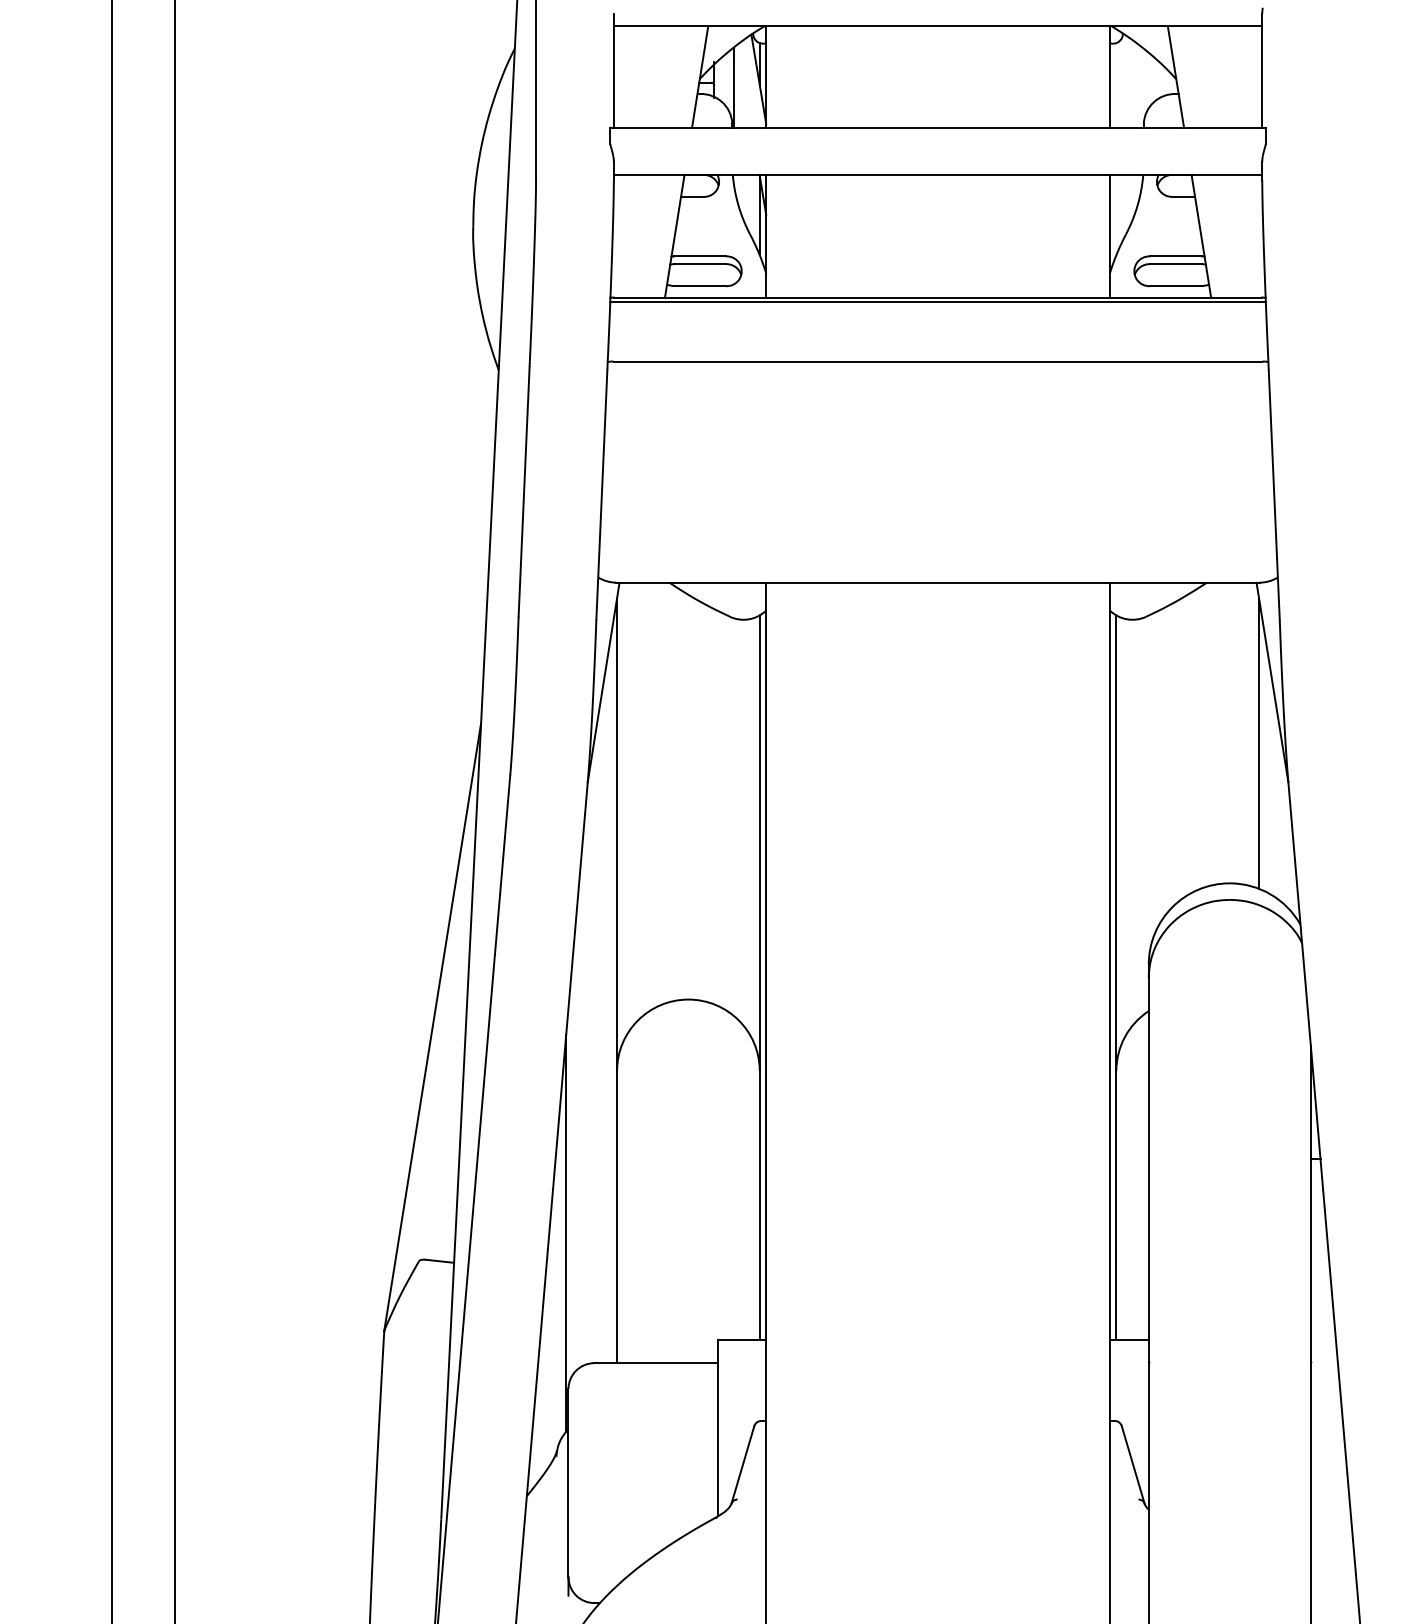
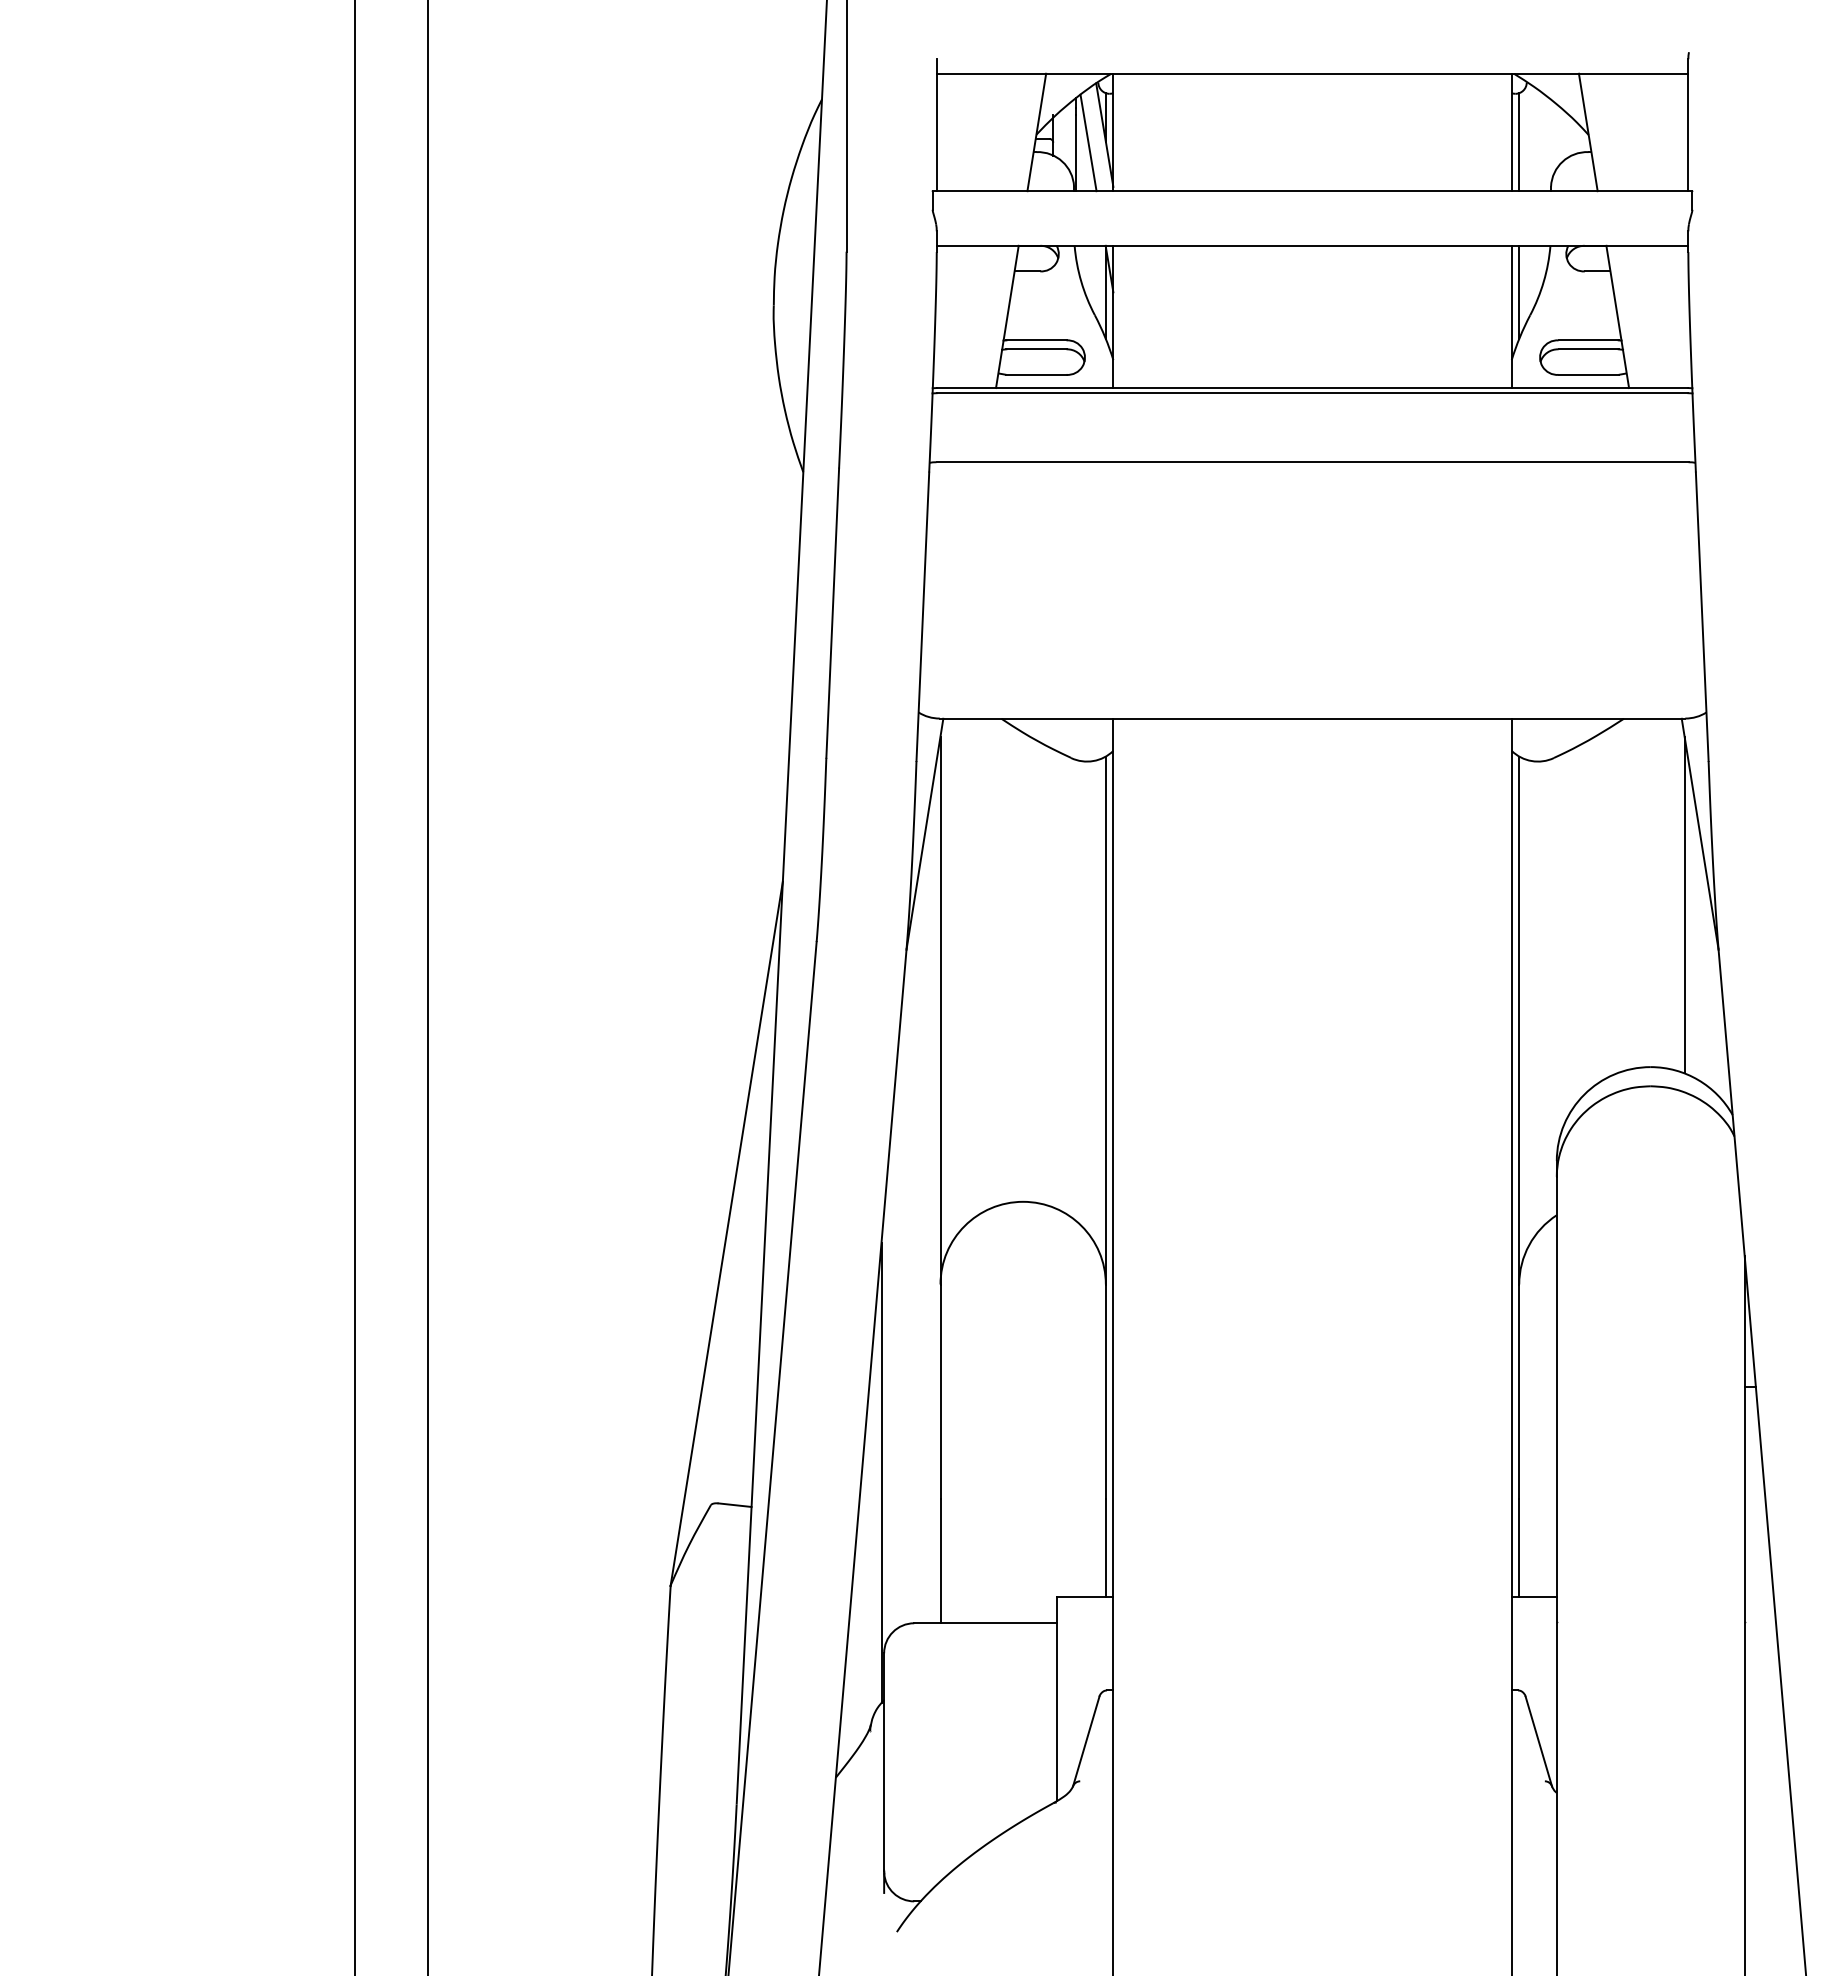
line: (744, 85) -> (1088, 142), added
line: (1116, 85) -> (1519, 142), added
line: (1116, 214) -> (1519, 291), added

